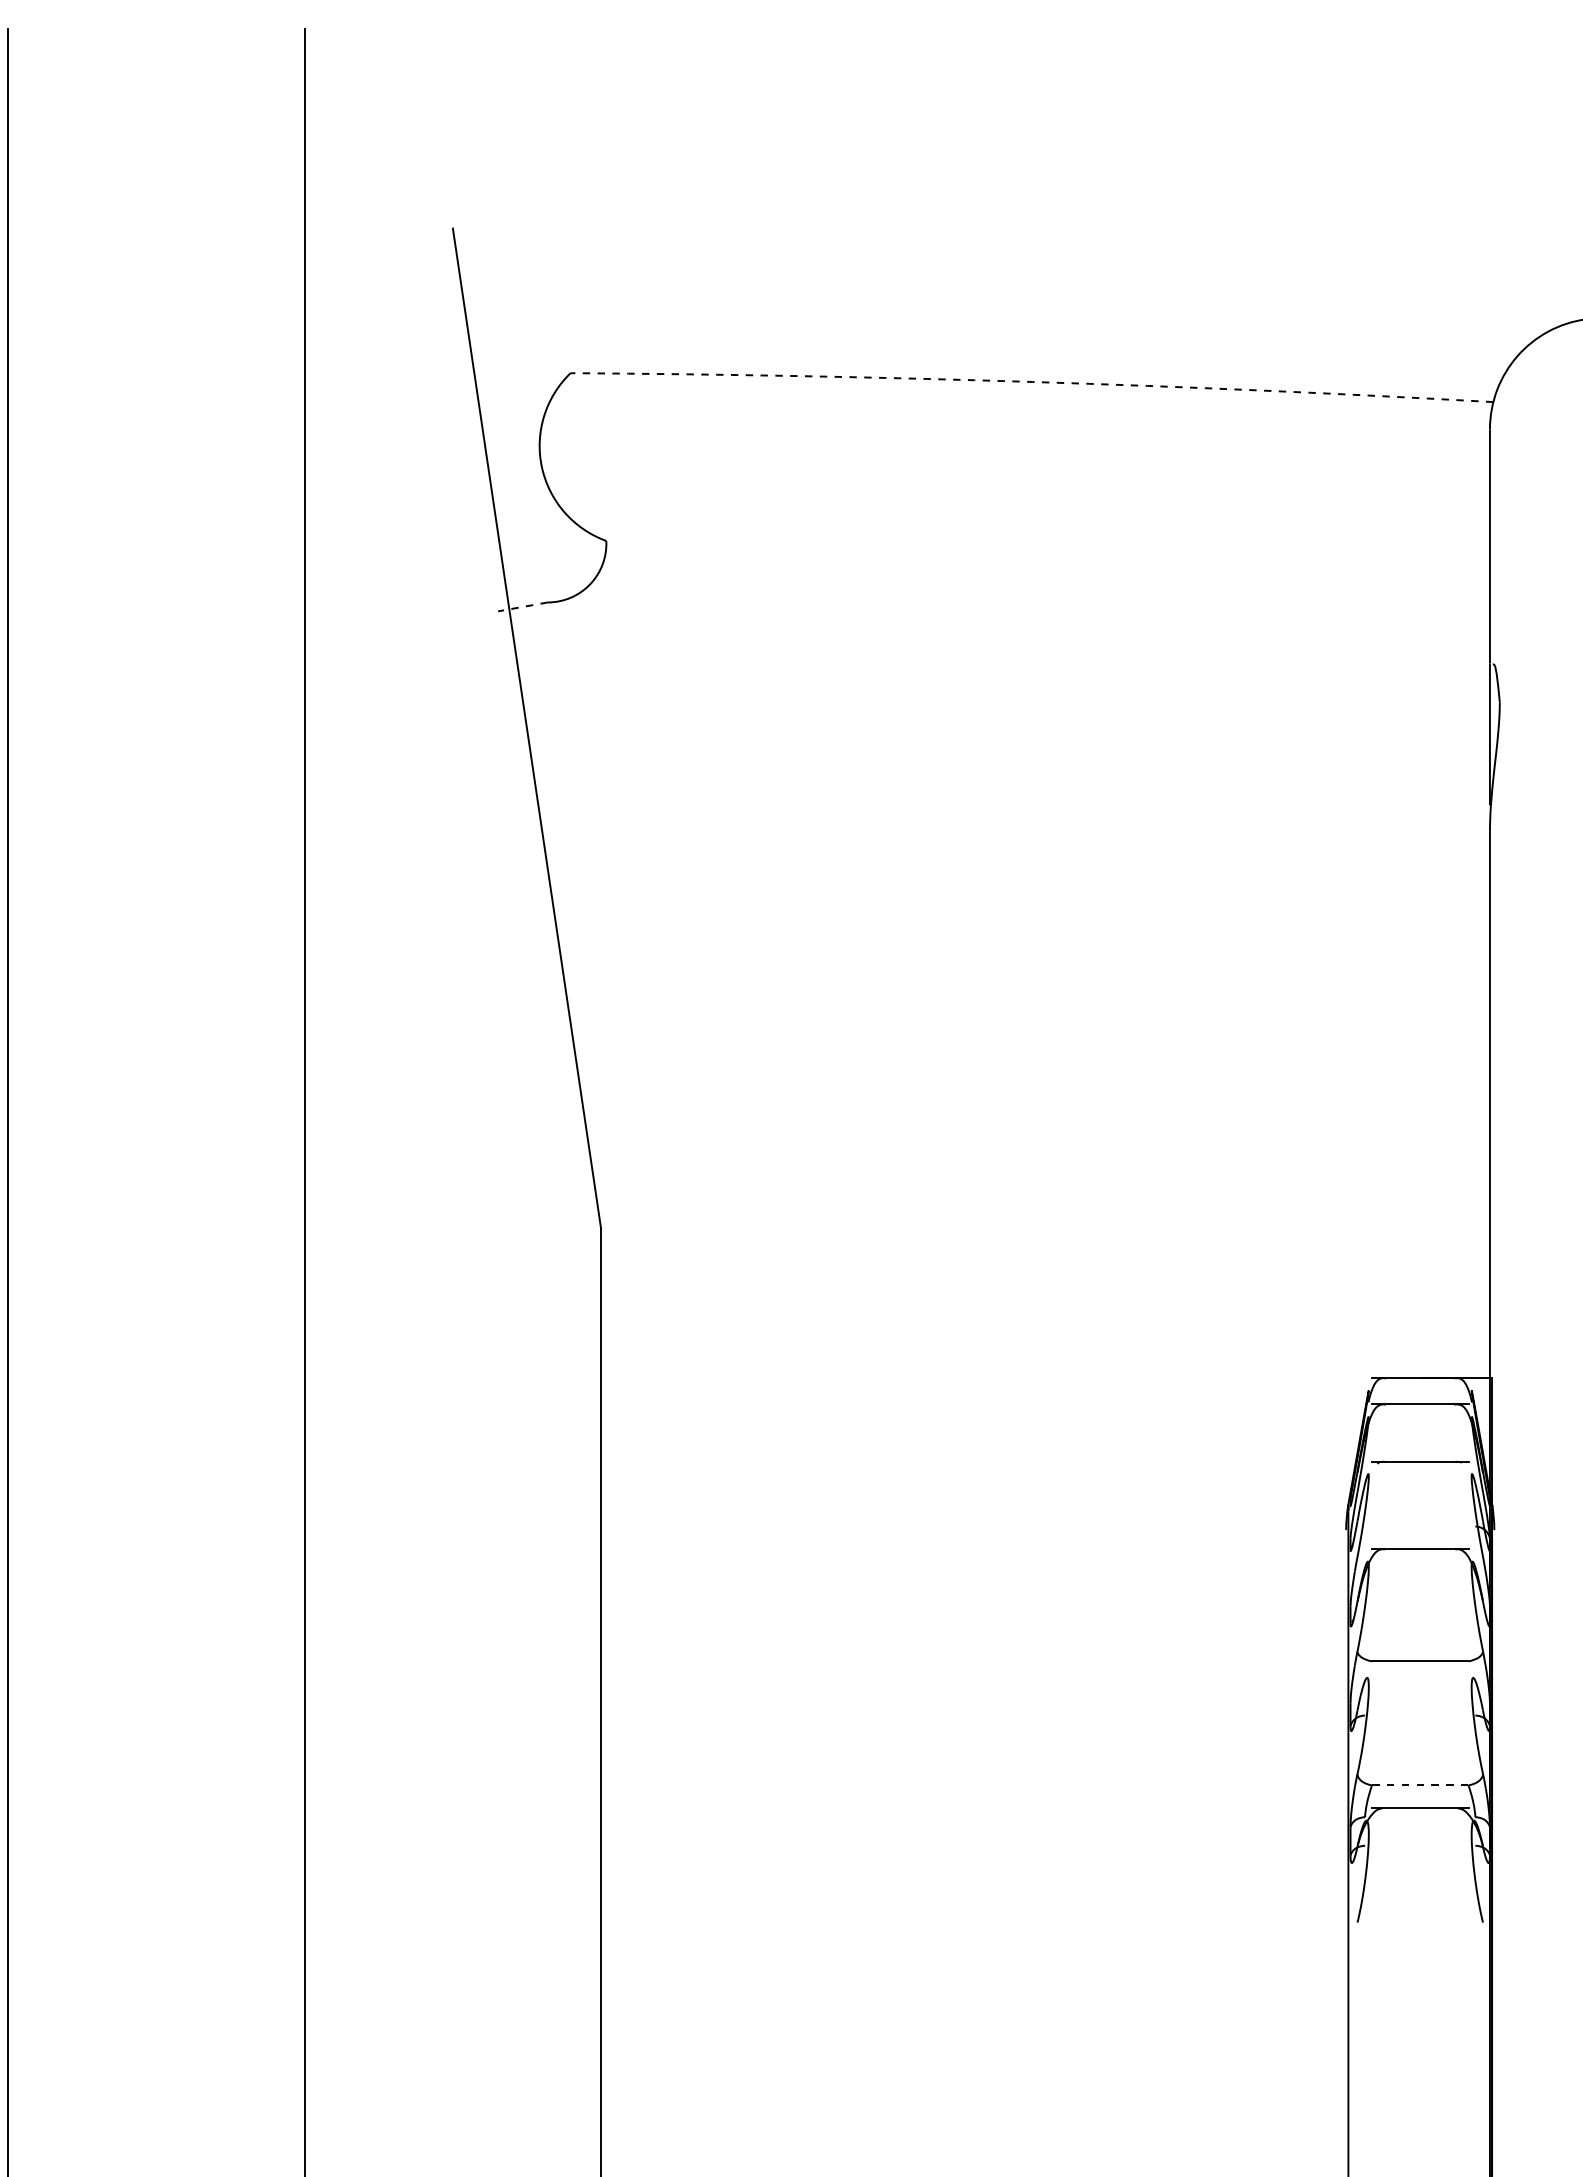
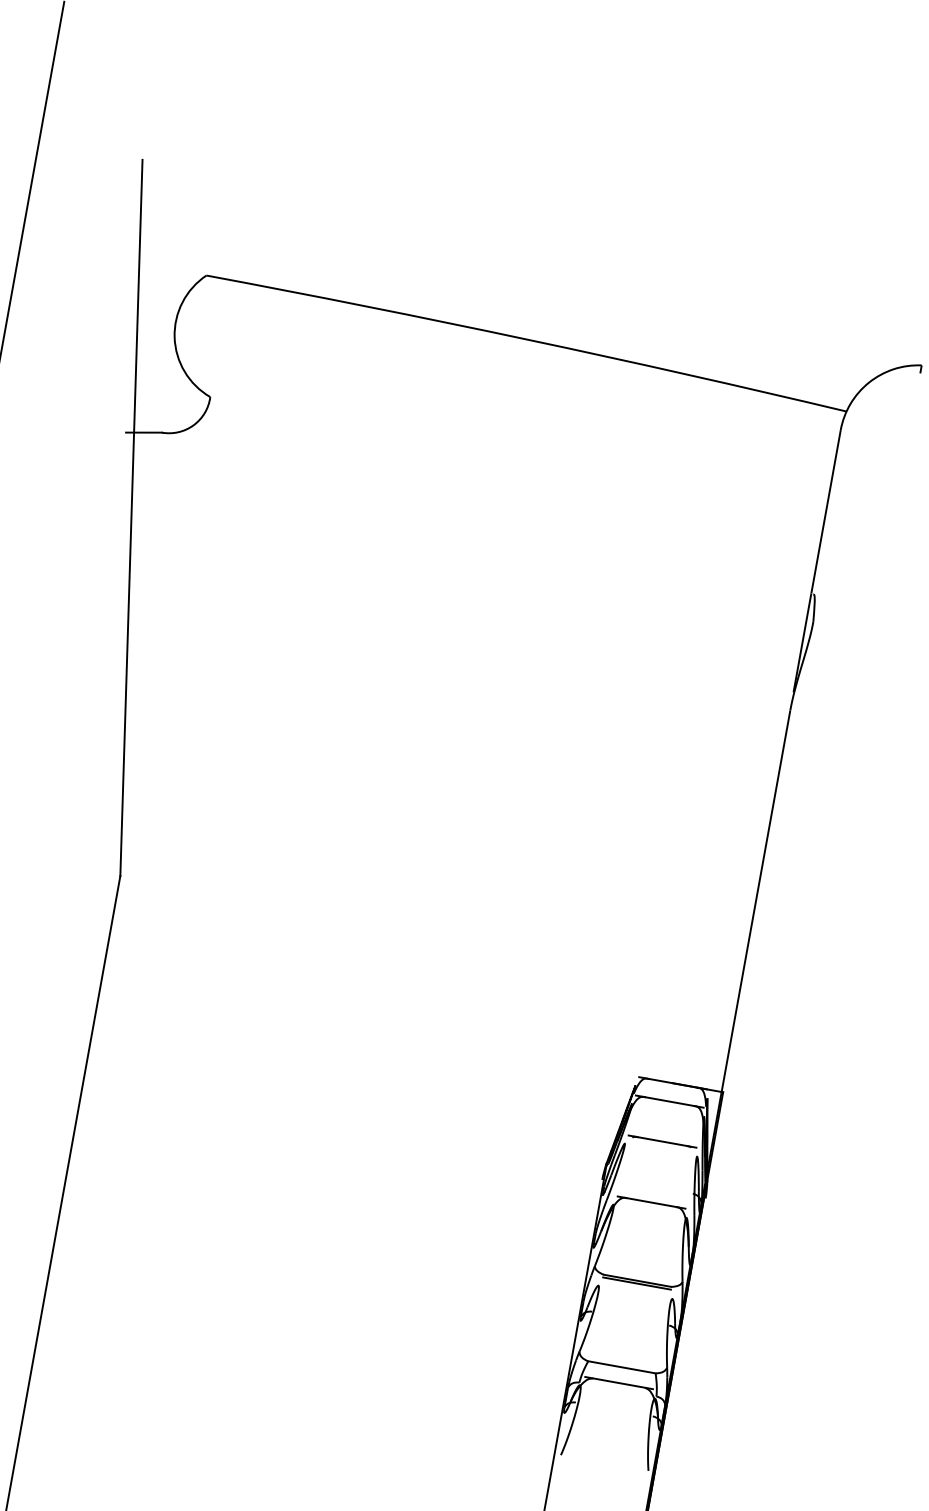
arc: (1032, 381) -> (527, 339), dashed -> solid
line: (522, 607) -> (143, 432), dashed -> solid
line: (1419, 1665) -> (636, 1283), added
line: (1419, 1785) -> (621, 1367), dashed -> solid

